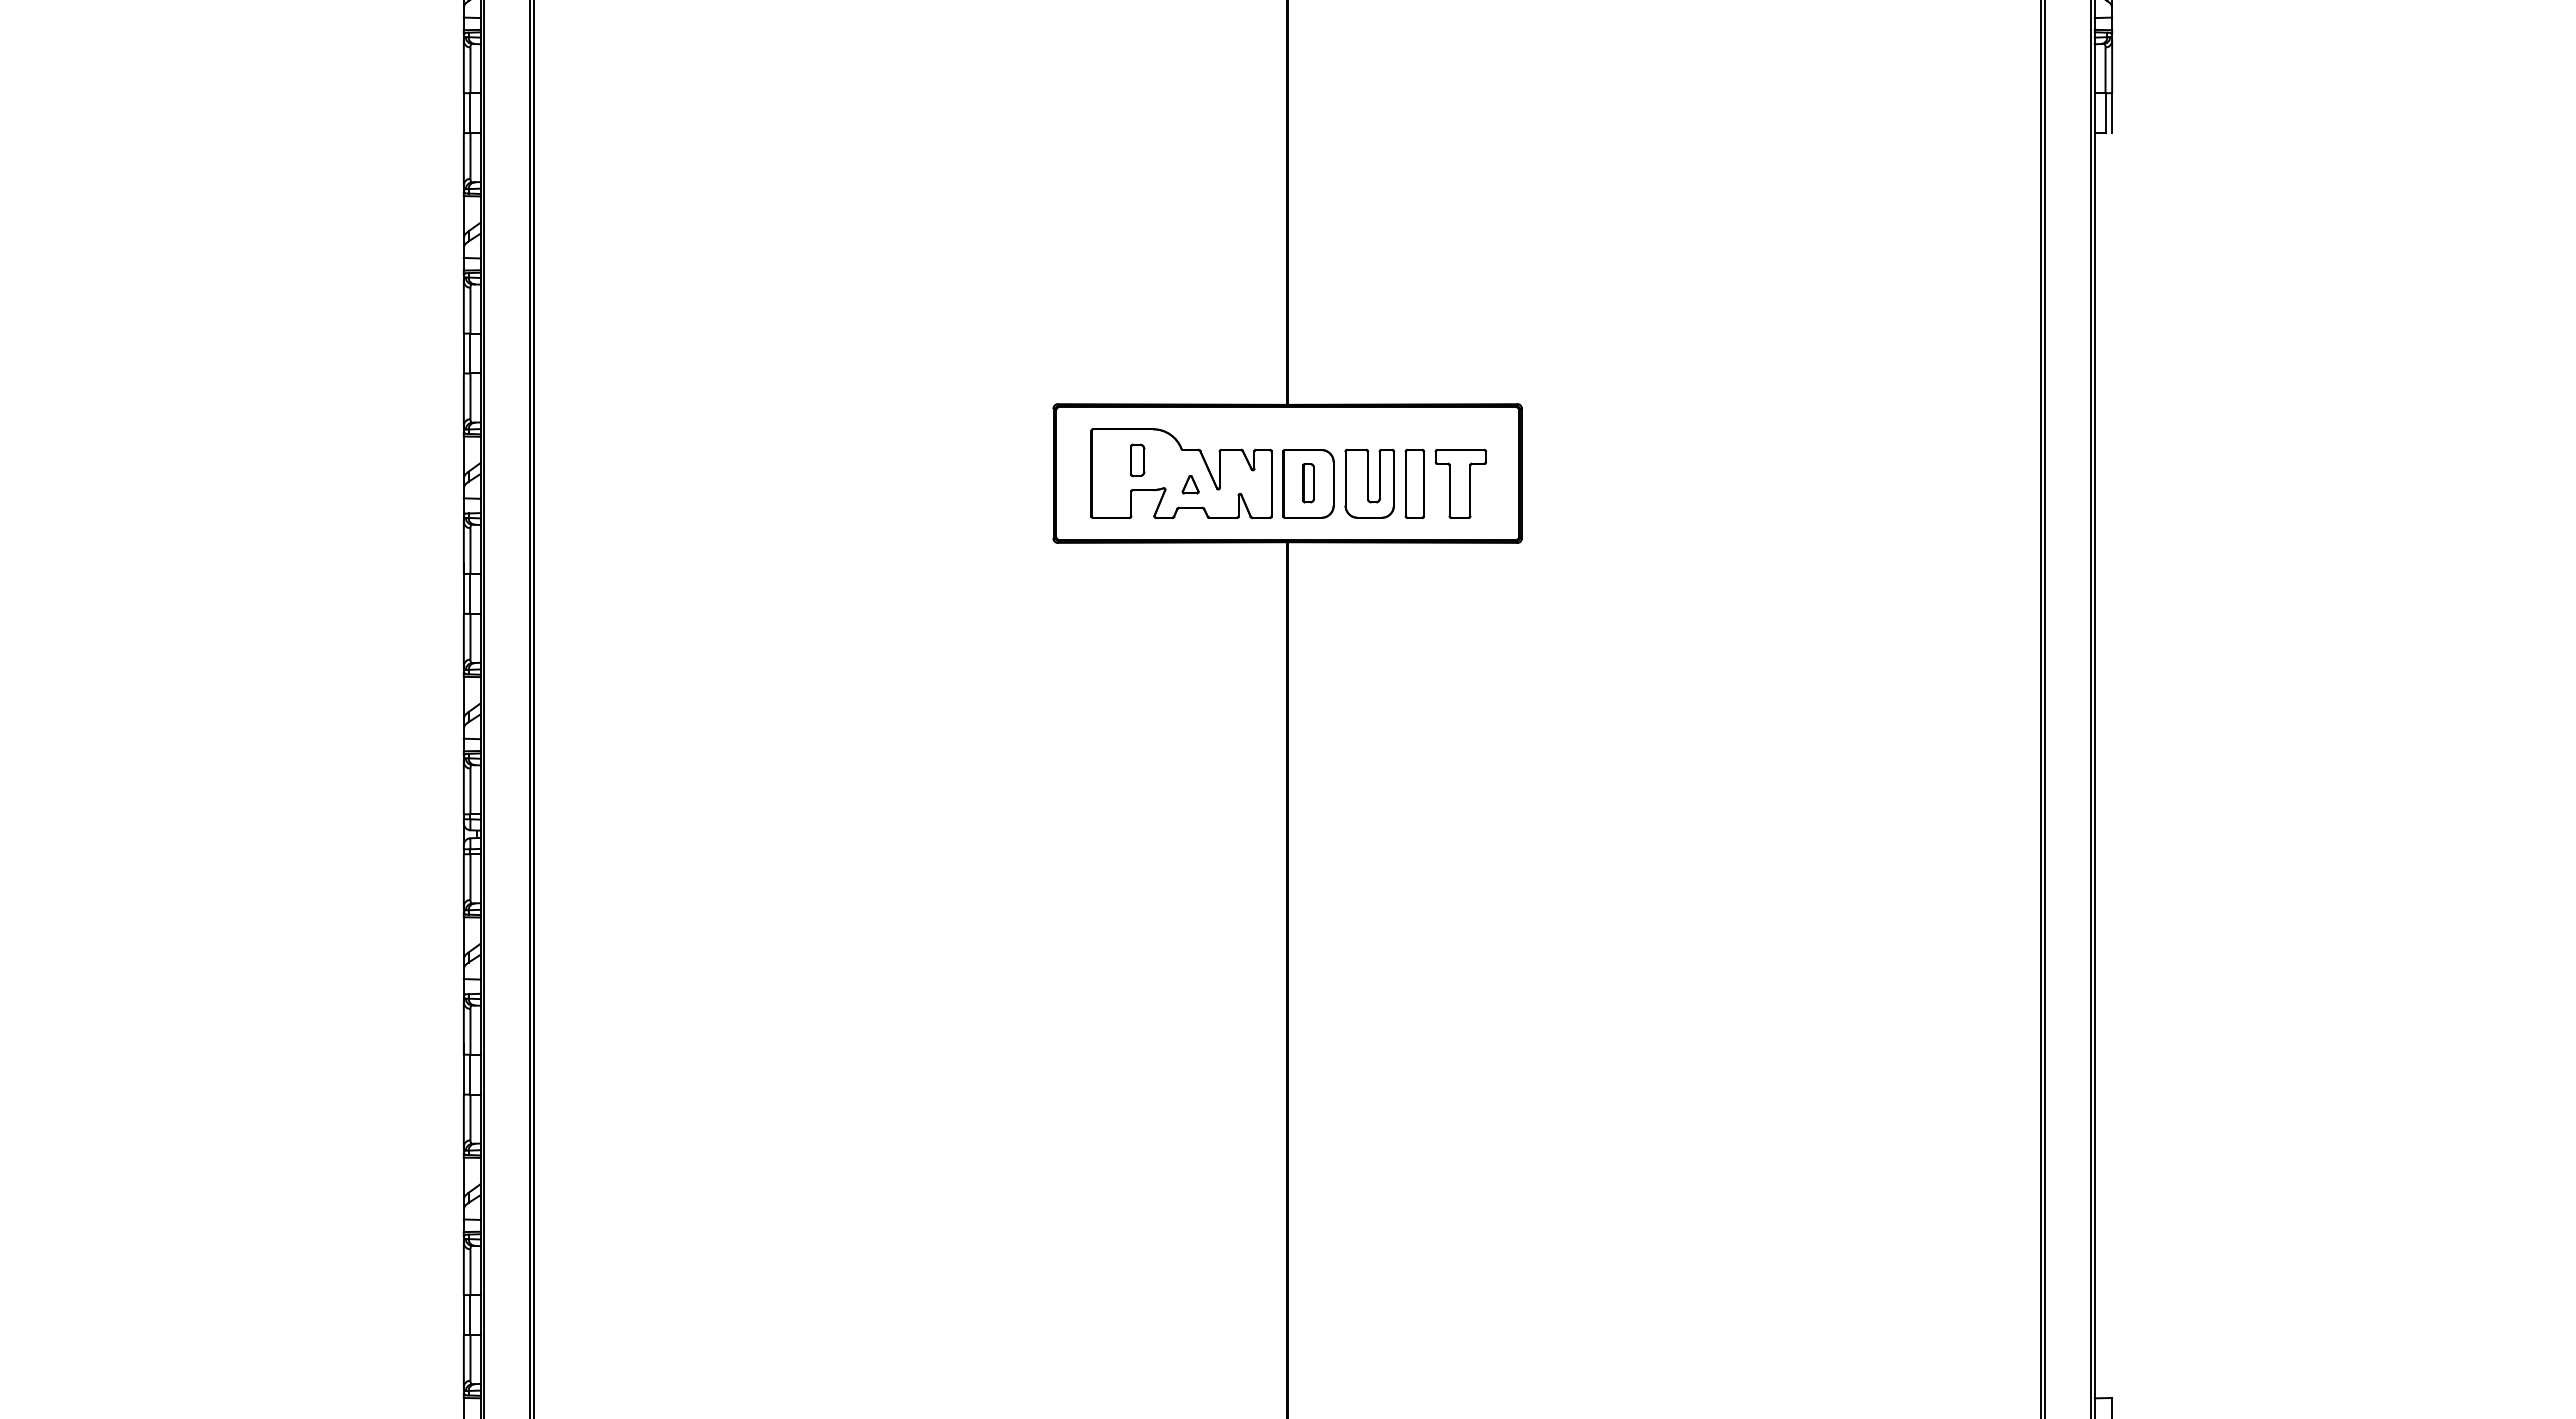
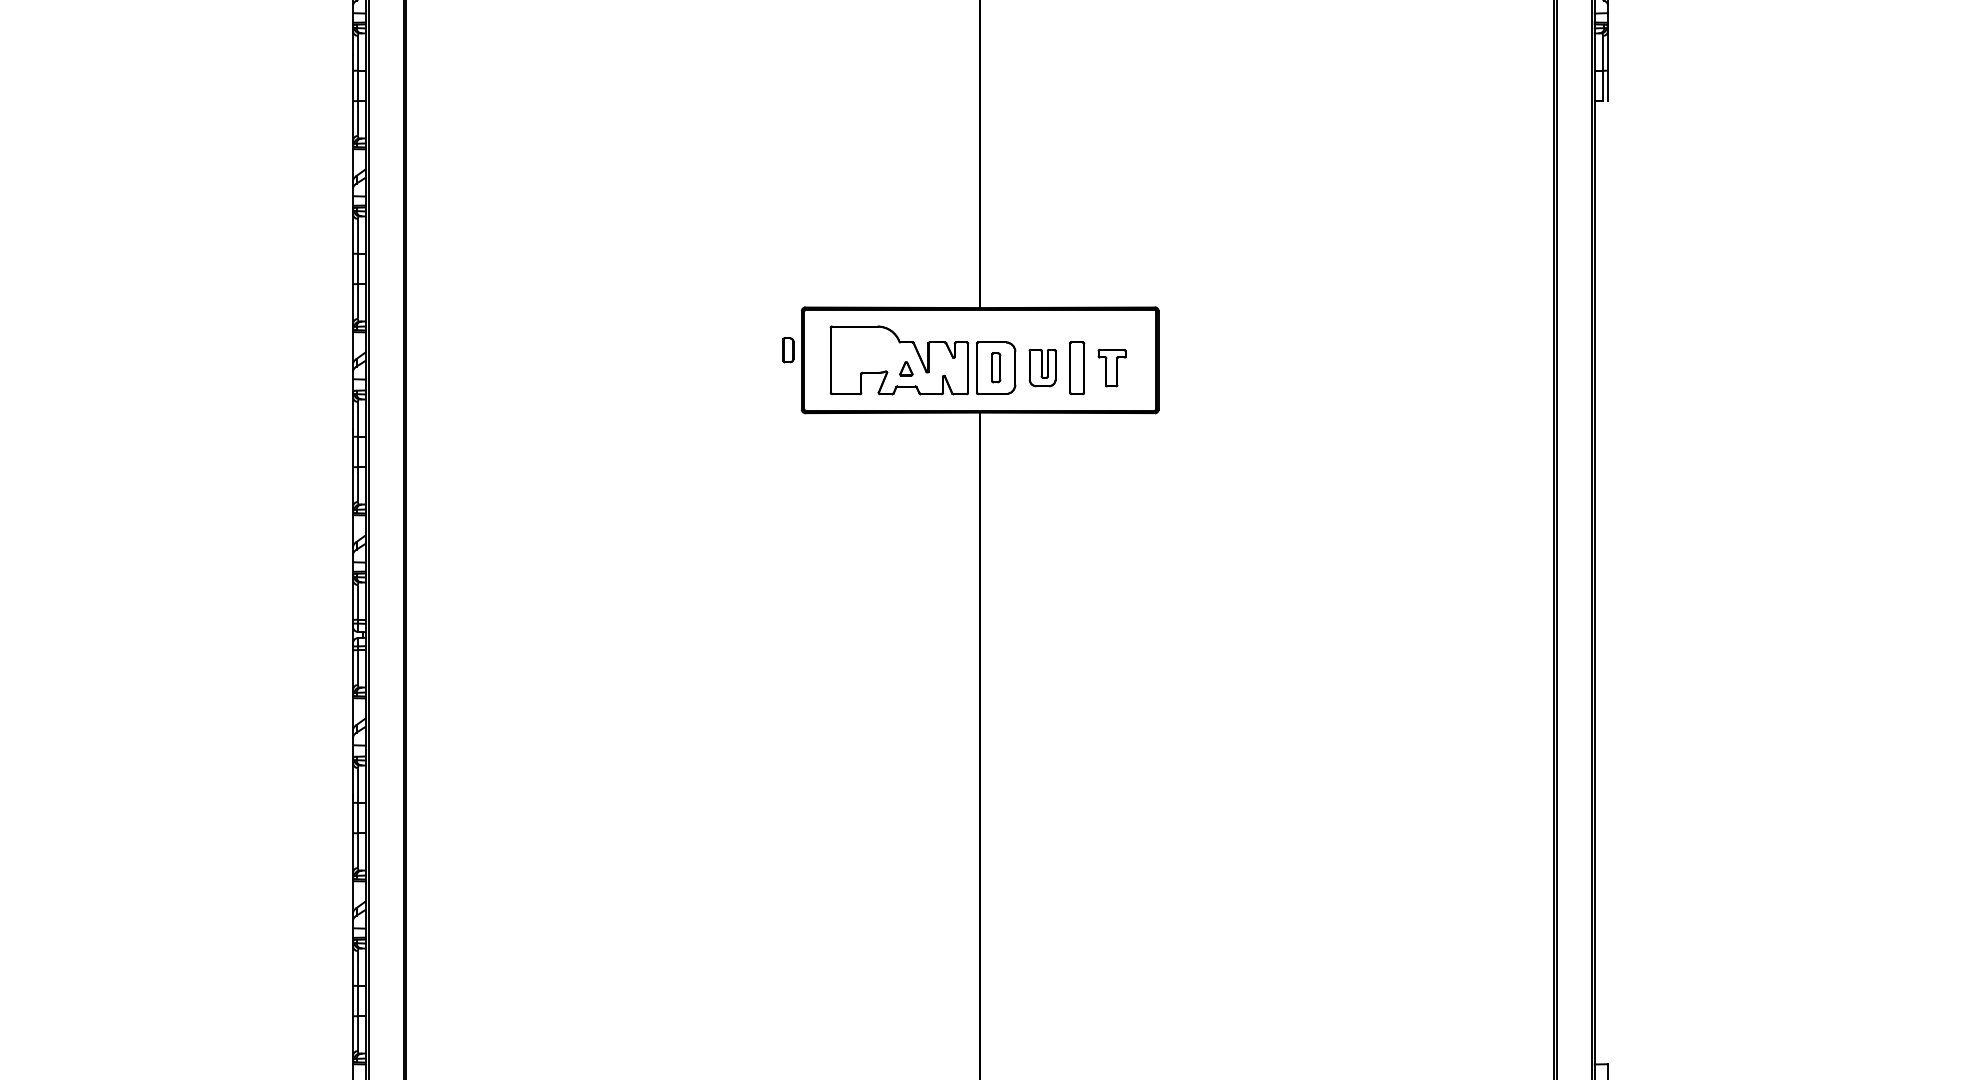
part: (1137, 460) -> (788, 350), moved
part: (1369, 483) -> (1042, 367), size x0.7
part: (1460, 483) -> (1111, 367), size x0.7

